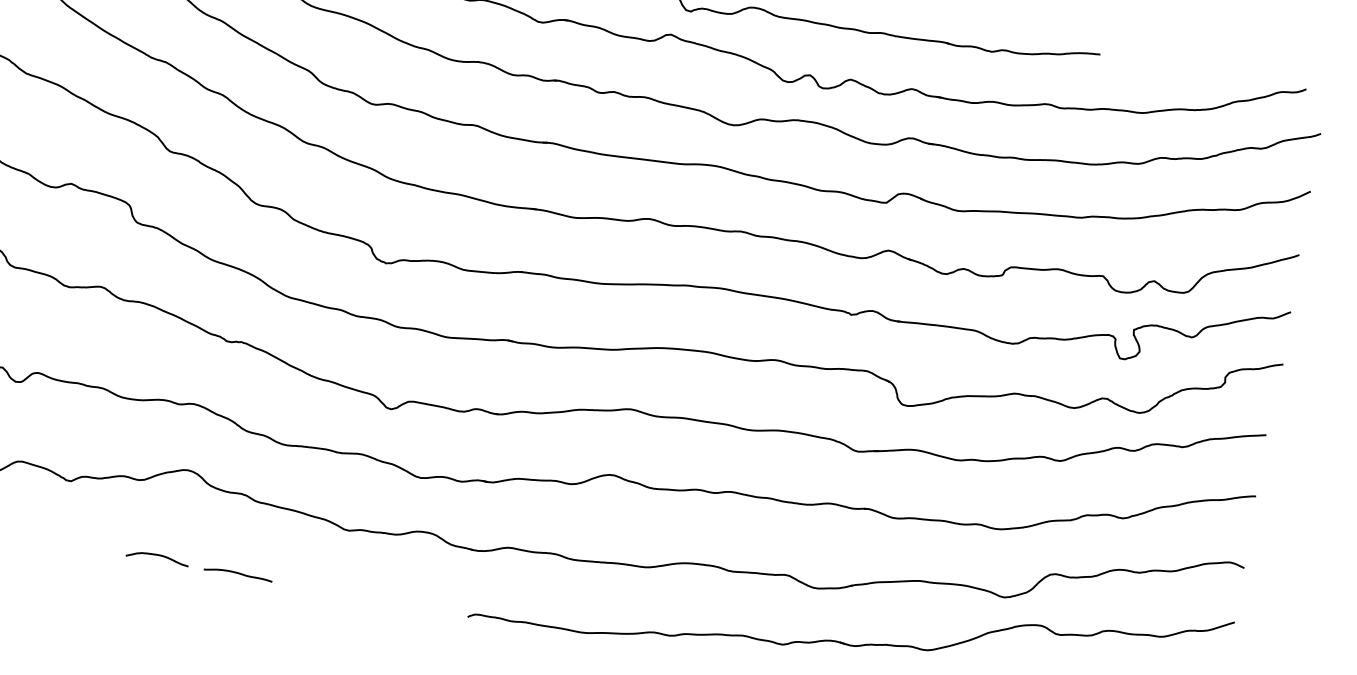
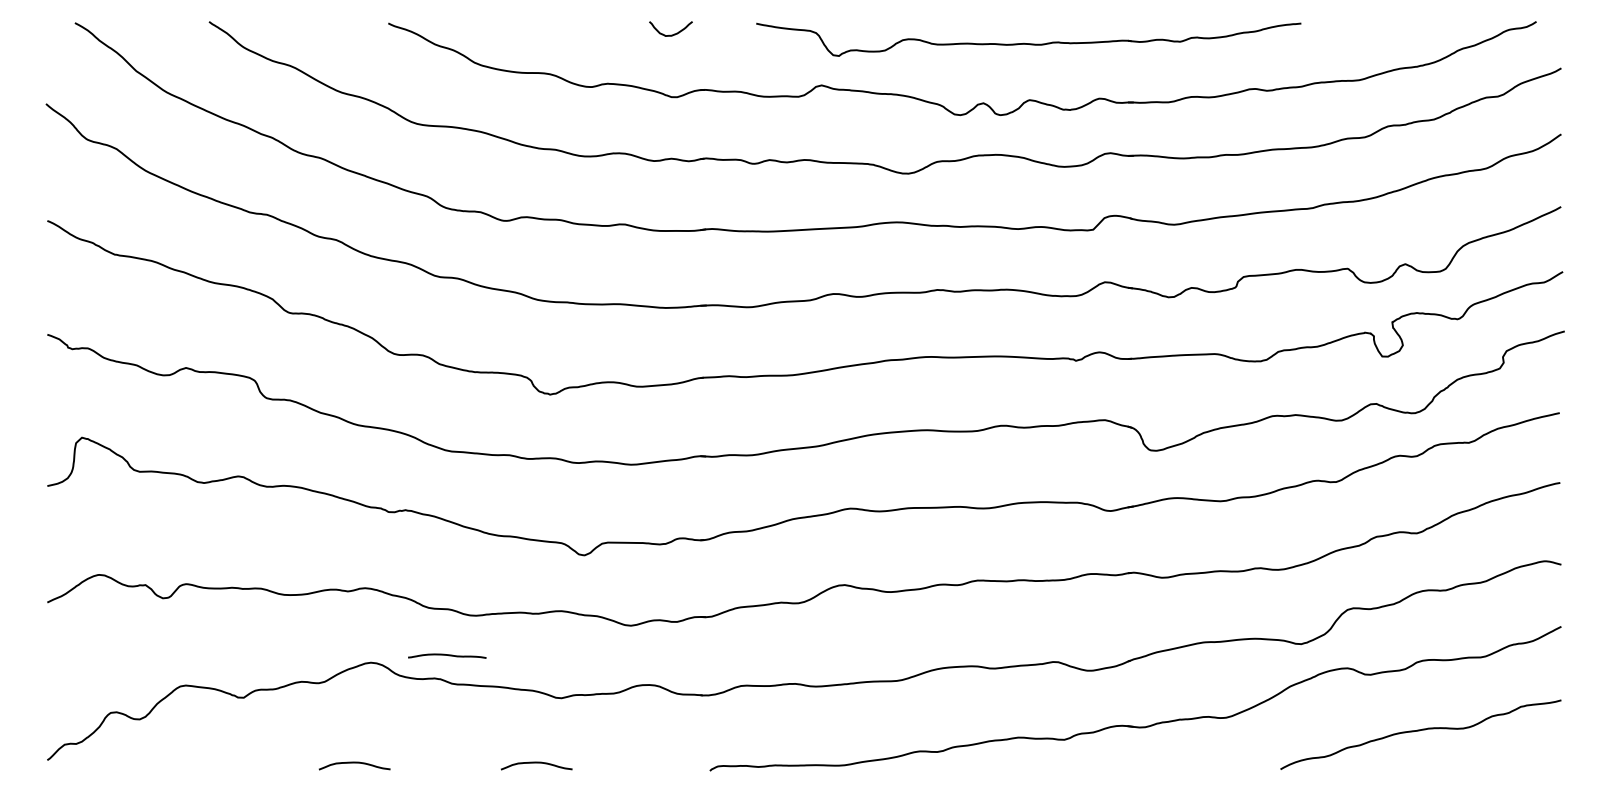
curve: (238, 573) -> (447, 655), moved
curve: (317, 583) -> (536, 763), added

